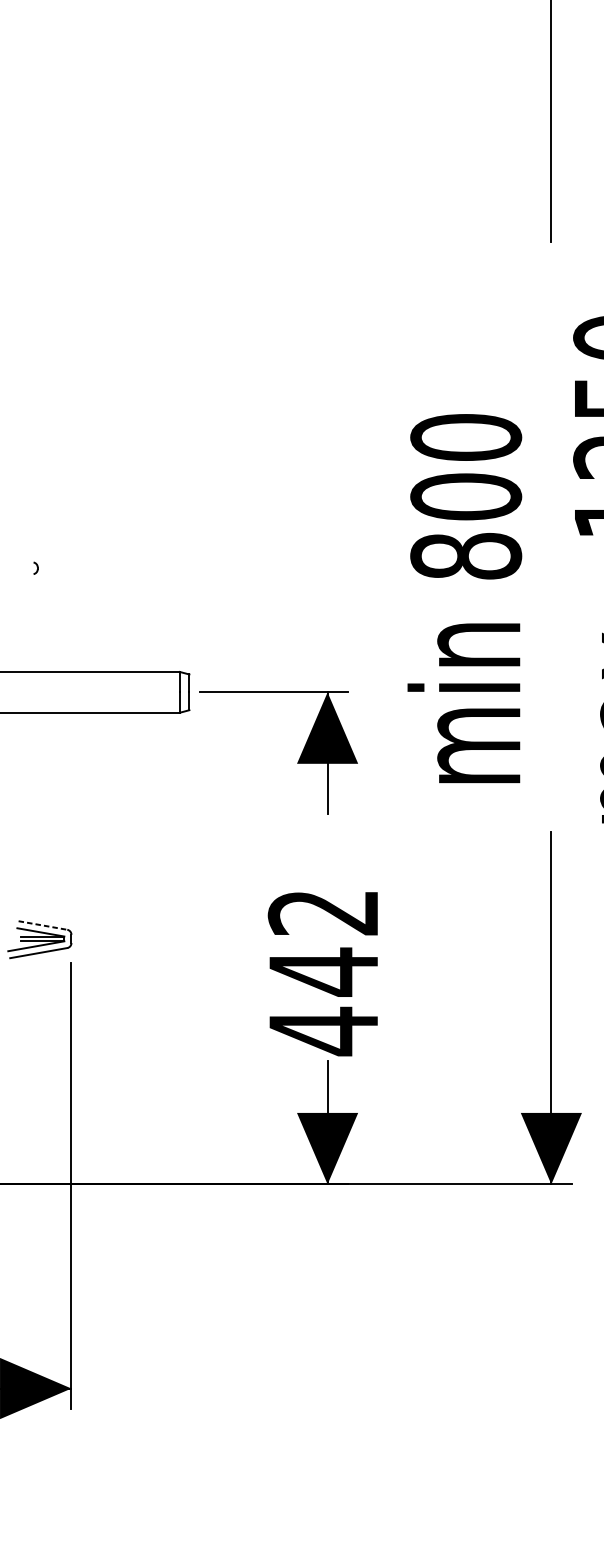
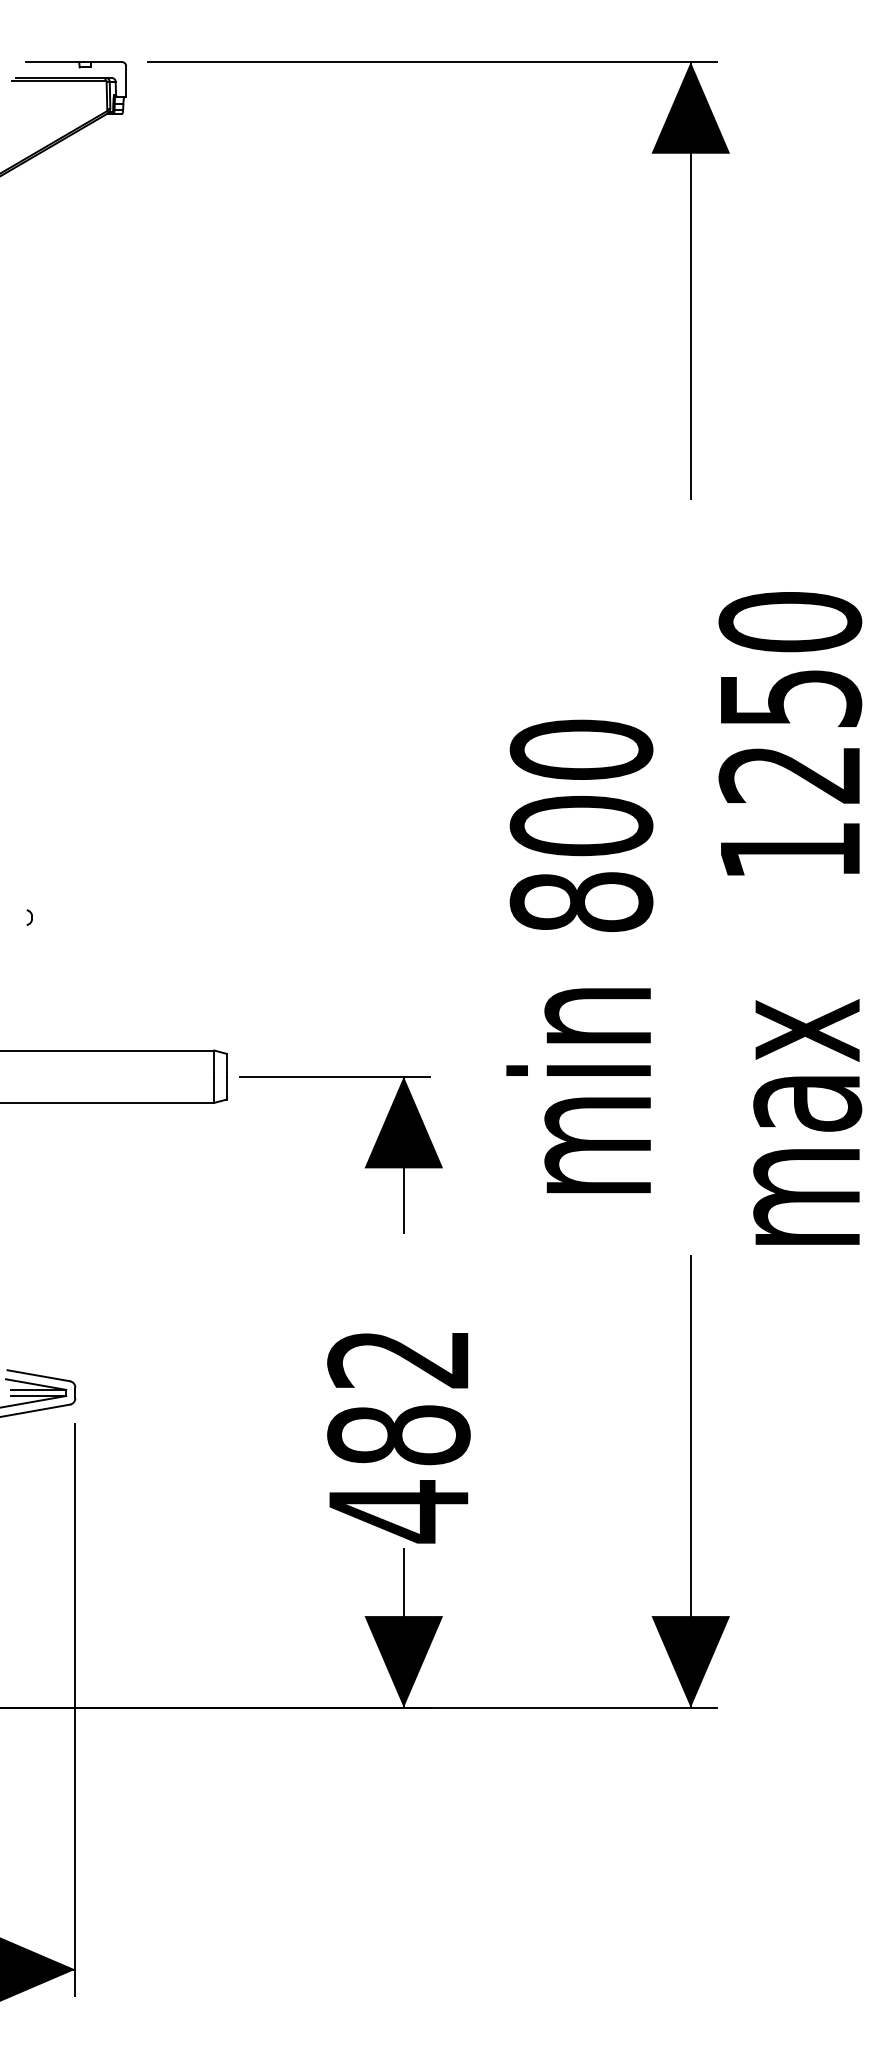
line: (42, 925) -> (38, 1375), dashed -> solid
text: (323, 972) -> (398, 1435), 442 -> 482

